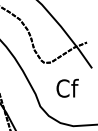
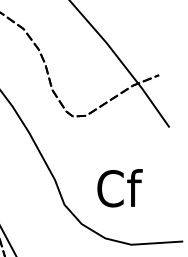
text: (67, 87) -> (119, 186), moved

